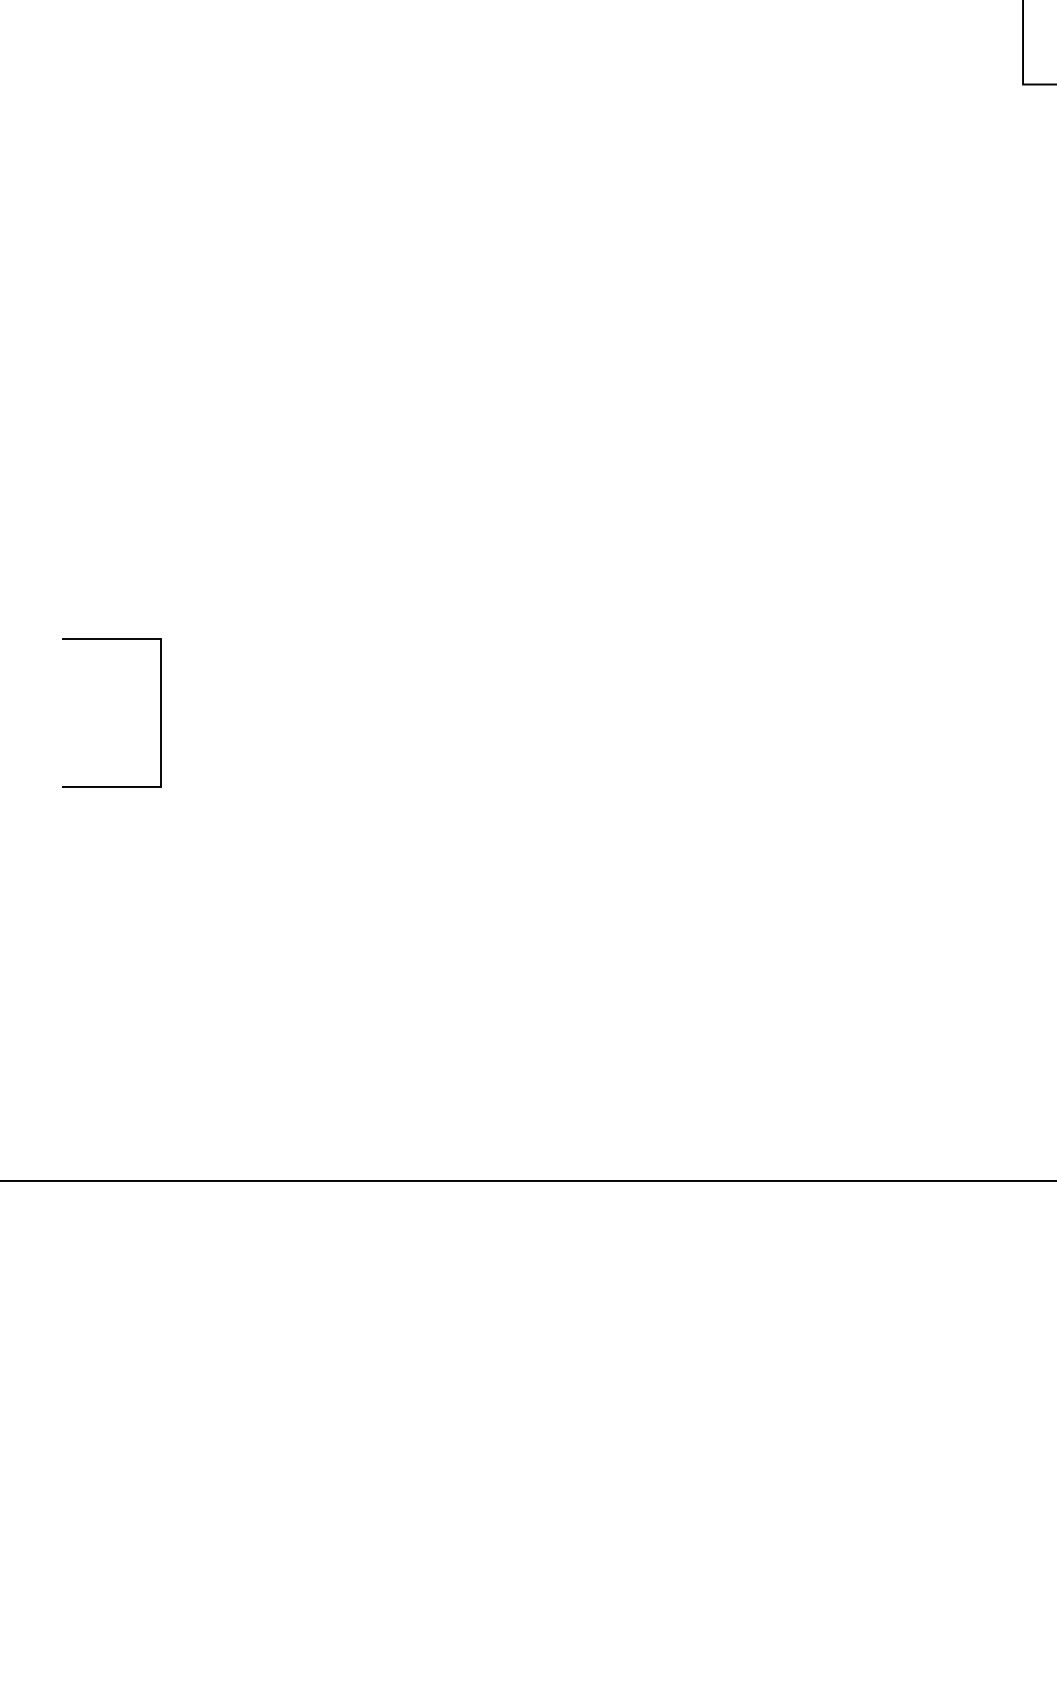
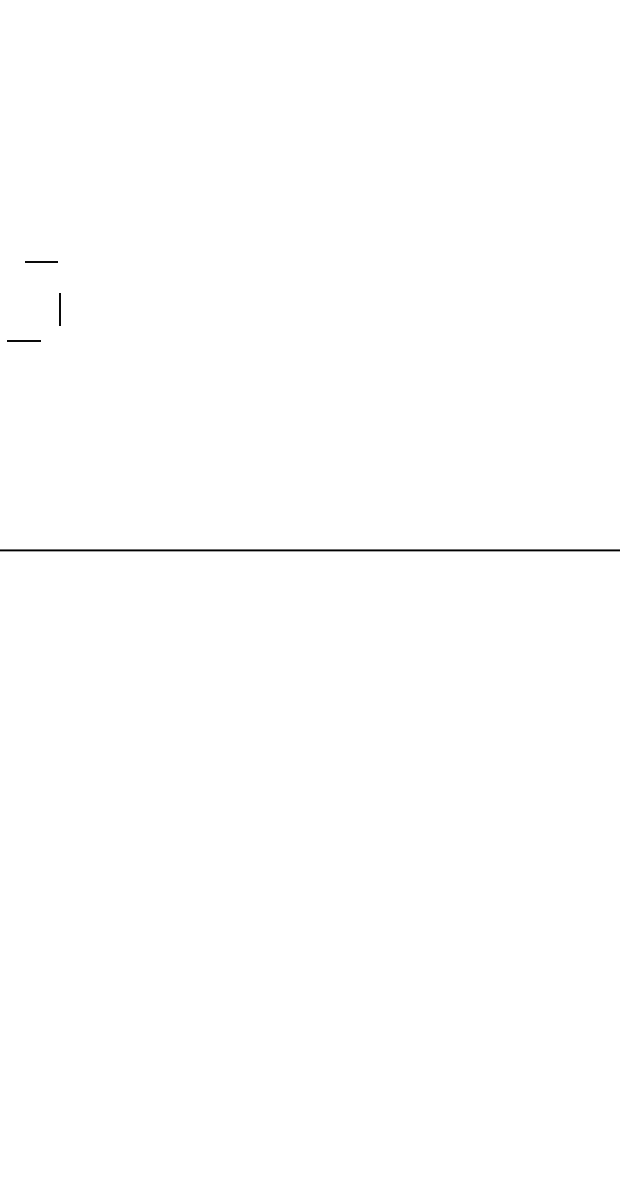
line: (159, 711) -> (59, 300), solid -> dashed

